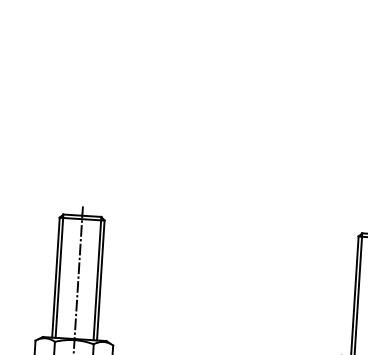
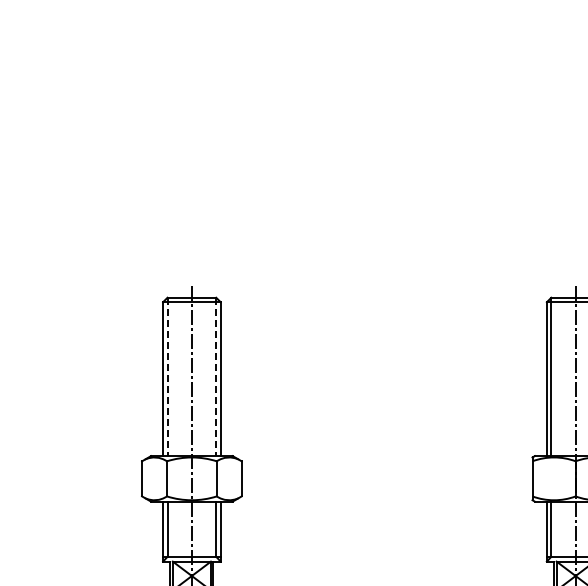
line: (59, 276) -> (167, 377), solid -> dashed
line: (97, 279) -> (216, 377), solid -> dashed

